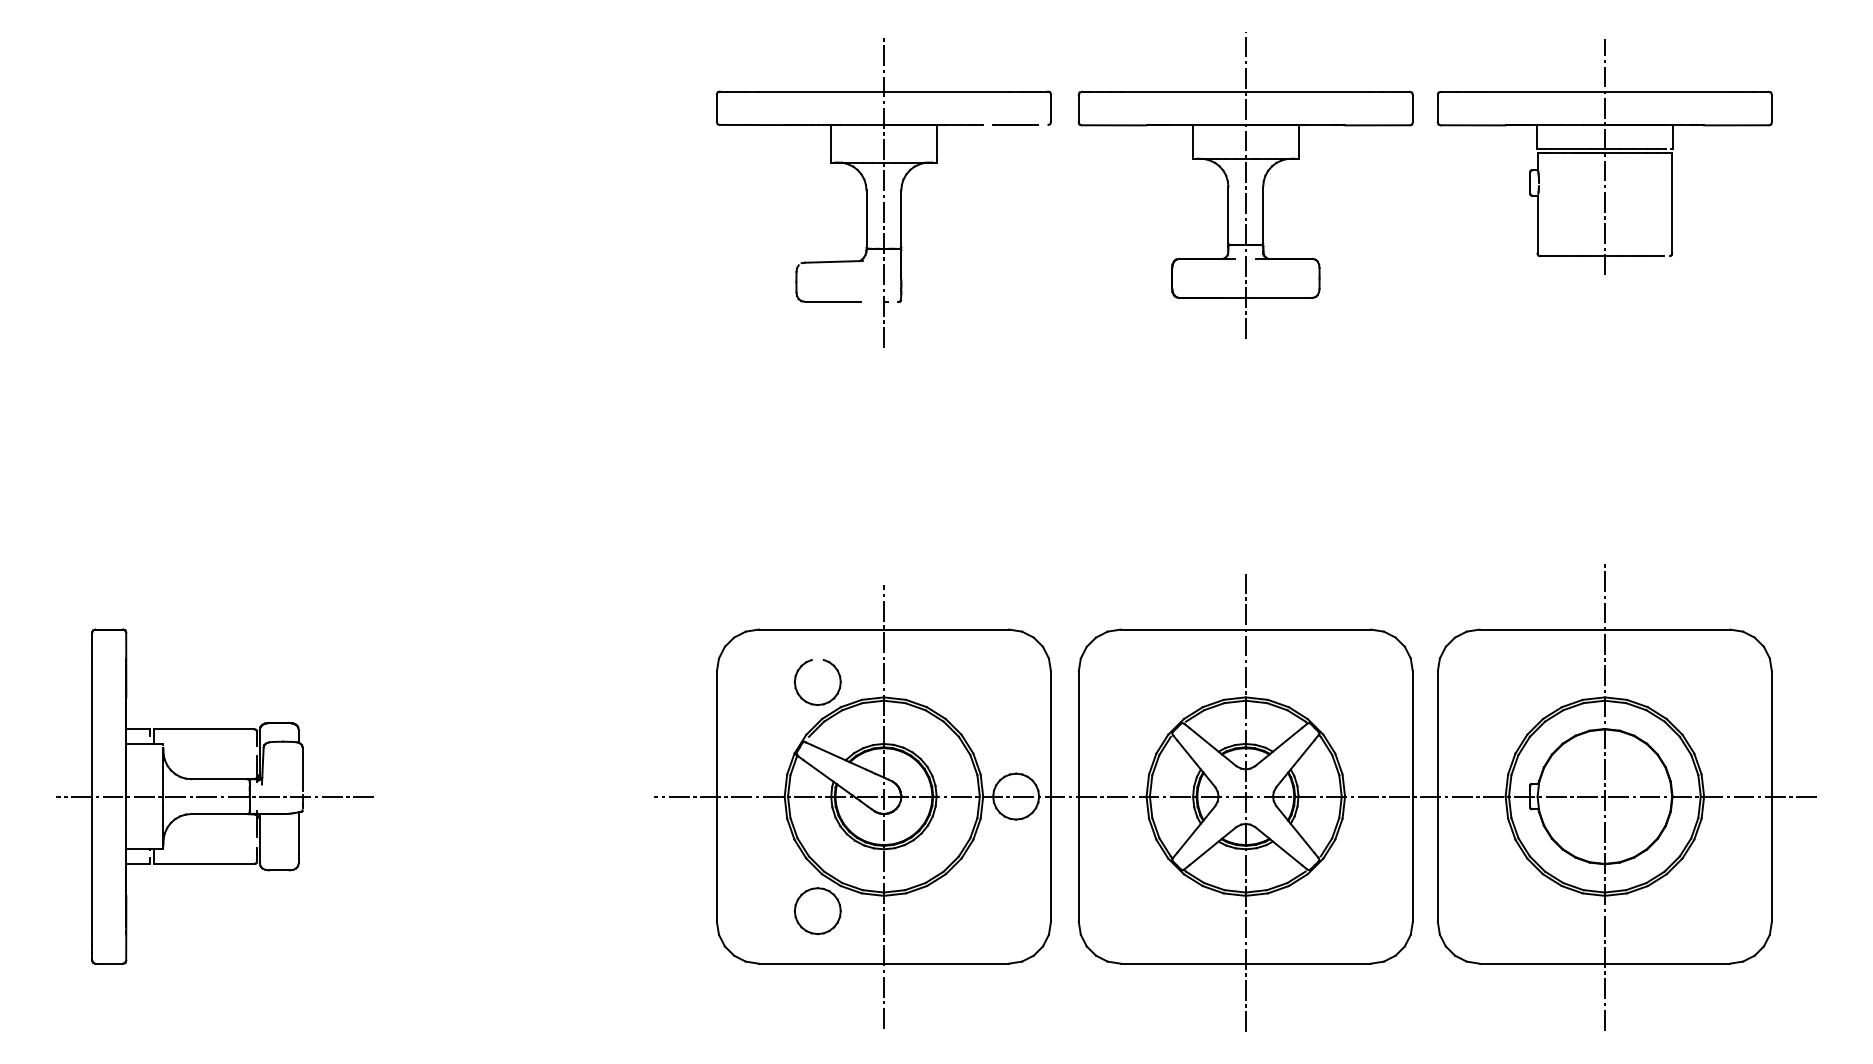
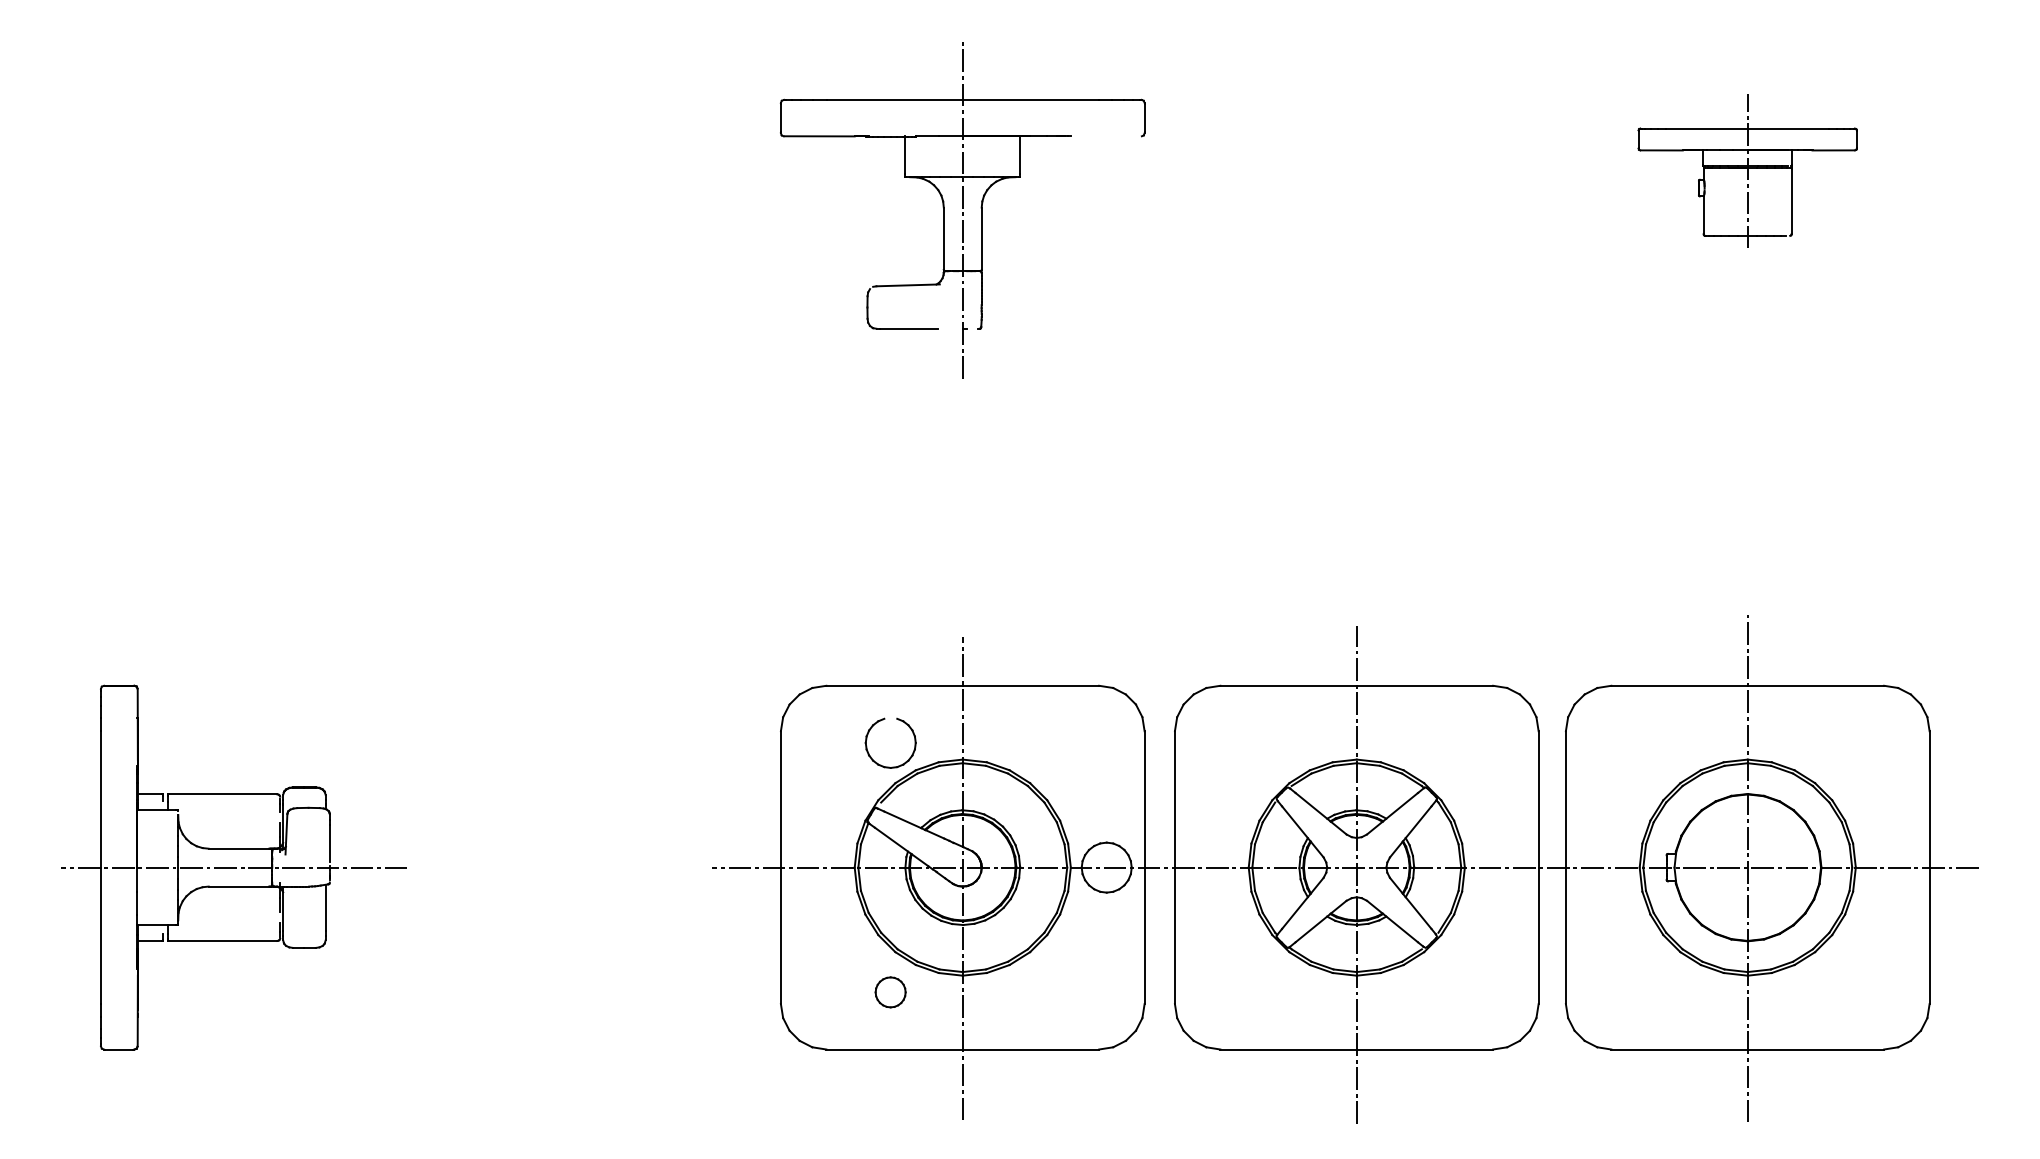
line: (1015, 125) -> (1106, 136), removed
part: (1604, 156) -> (1747, 170), size x0.6
part: (1245, 185) -> (1356, 202), removed
part: (817, 911) -> (890, 992), size x0.6

